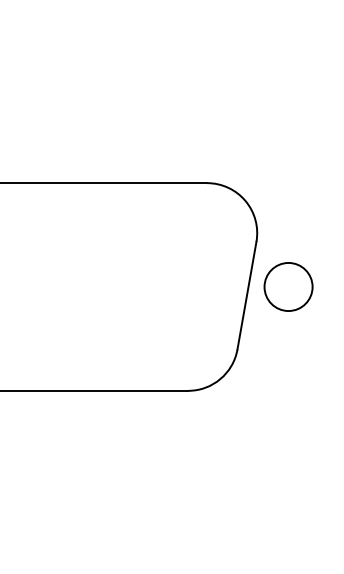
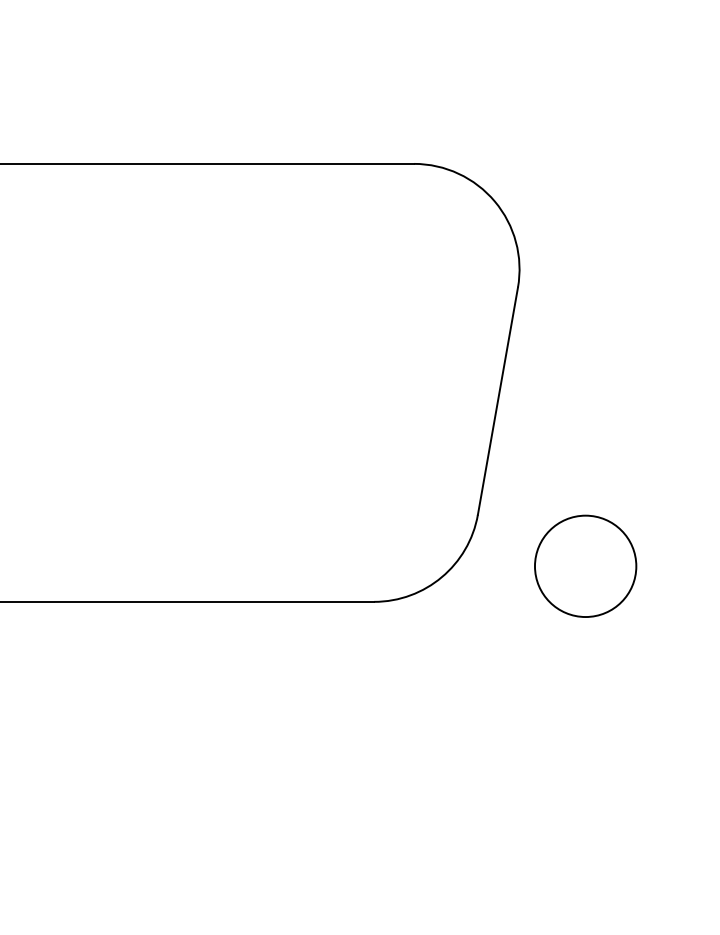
circle: (288, 286) -> (585, 565), moved

